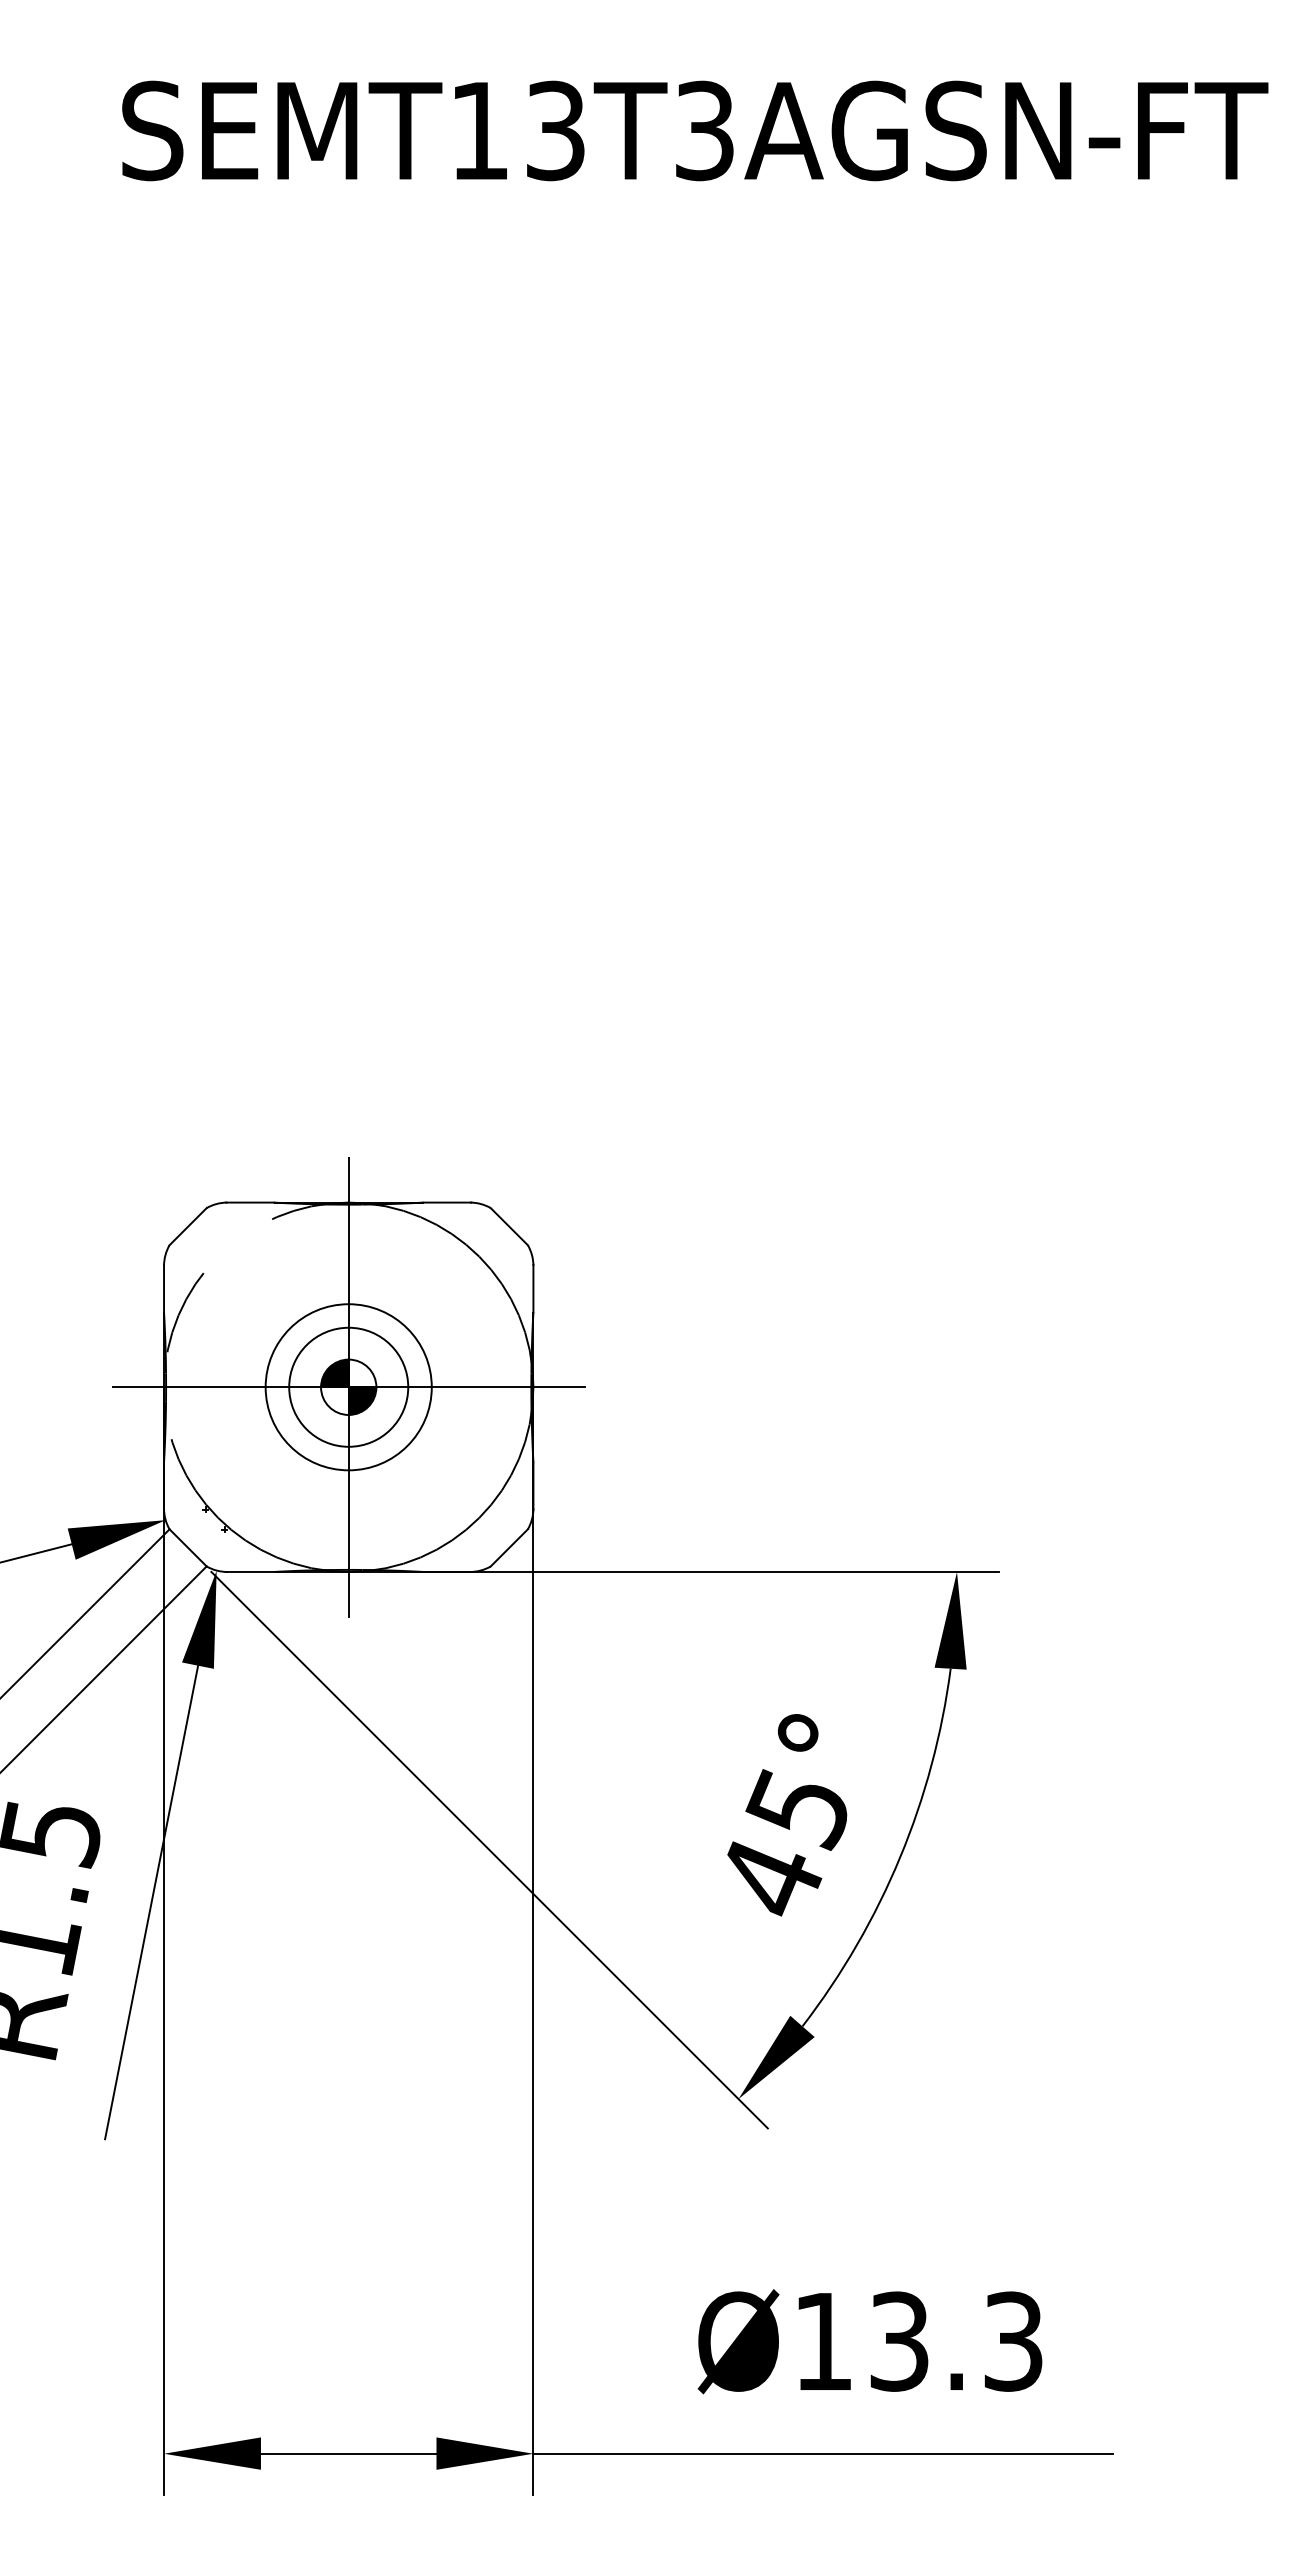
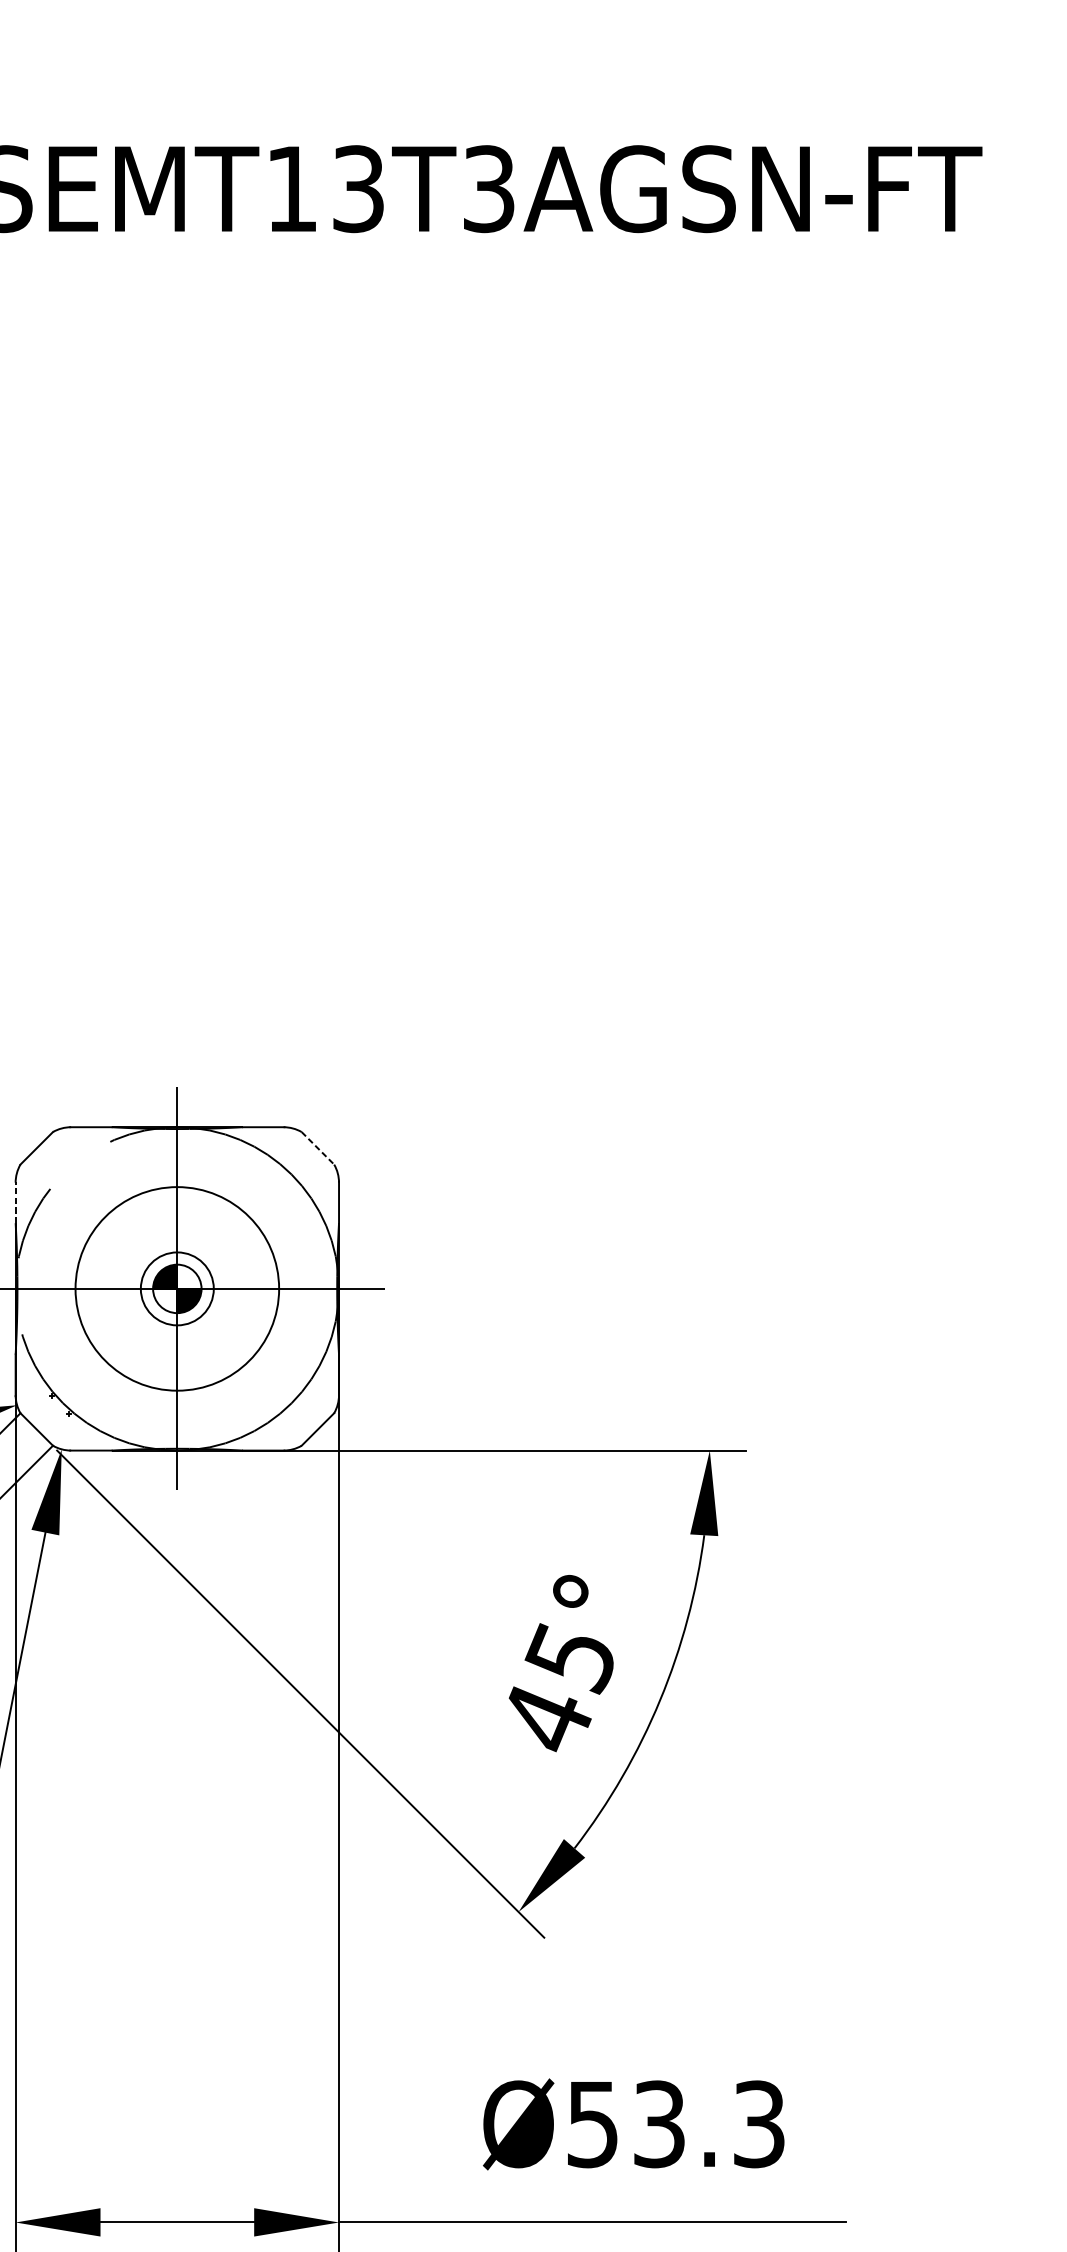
line: (509, 1227) -> (318, 1149), solid -> dashed
line: (164, 1288) -> (16, 1202), solid -> dashed
circle: (348, 1386) -> (177, 1288), size x0.7
circle: (348, 1387) -> (177, 1289), size x1.4
text: (823, 2342) -> (592, 2125), Ø13.3 -> Ø53.3

